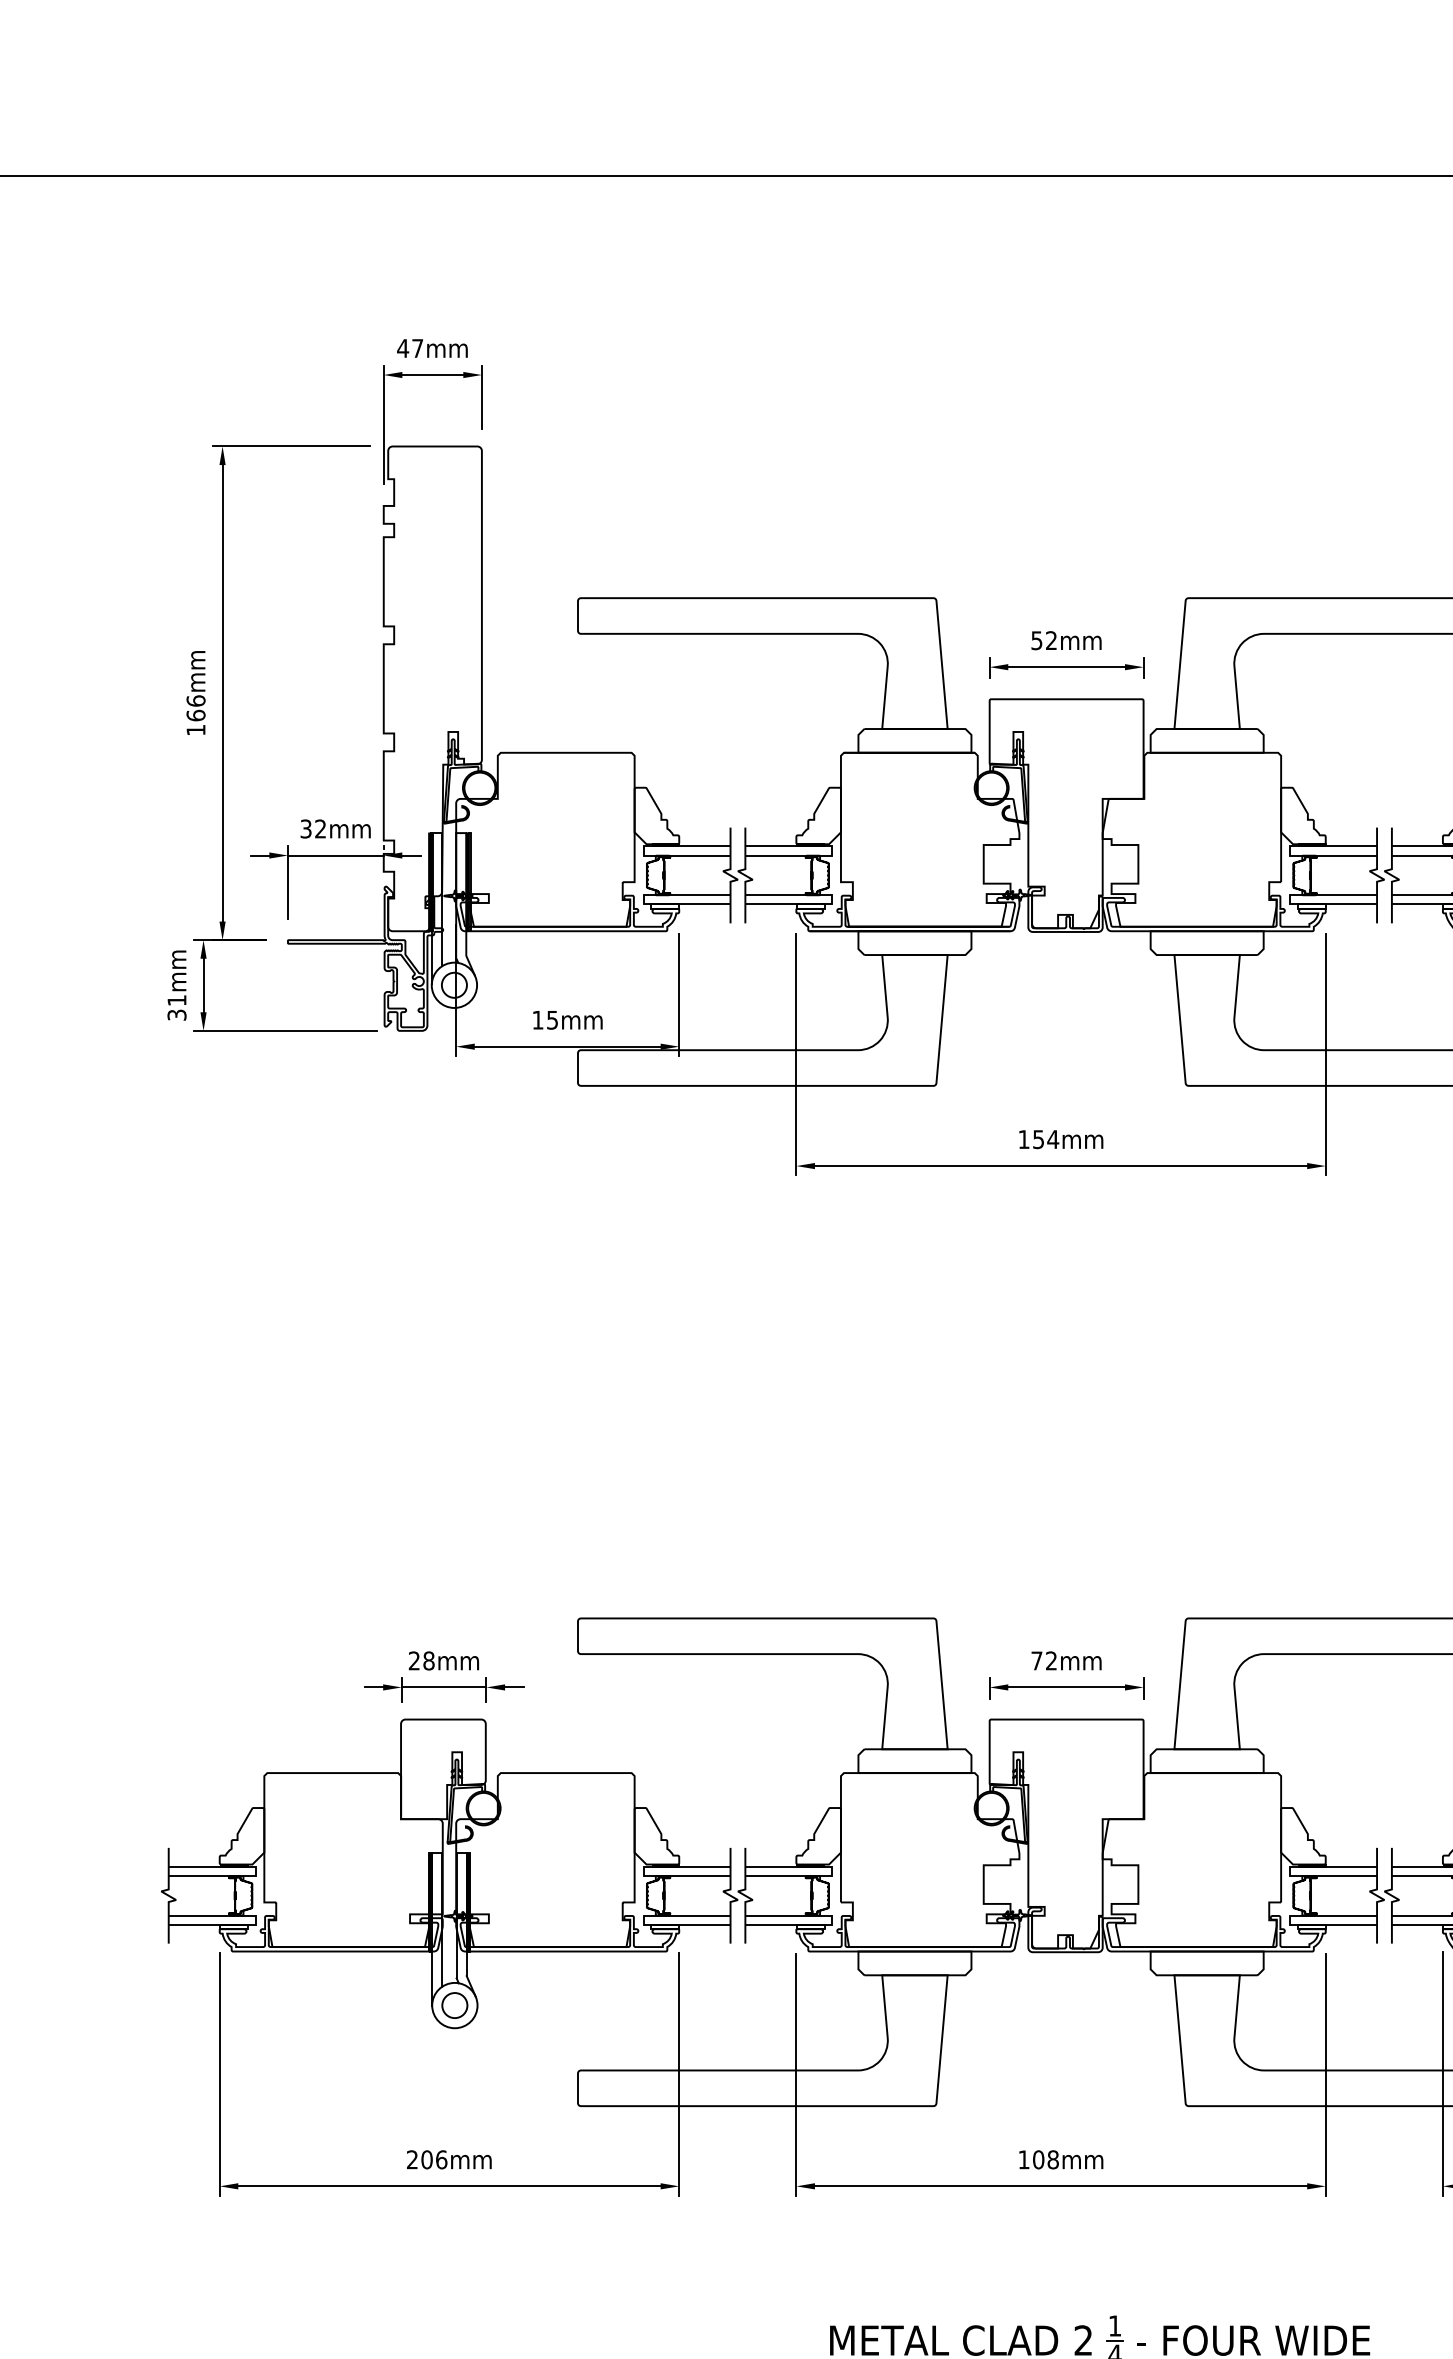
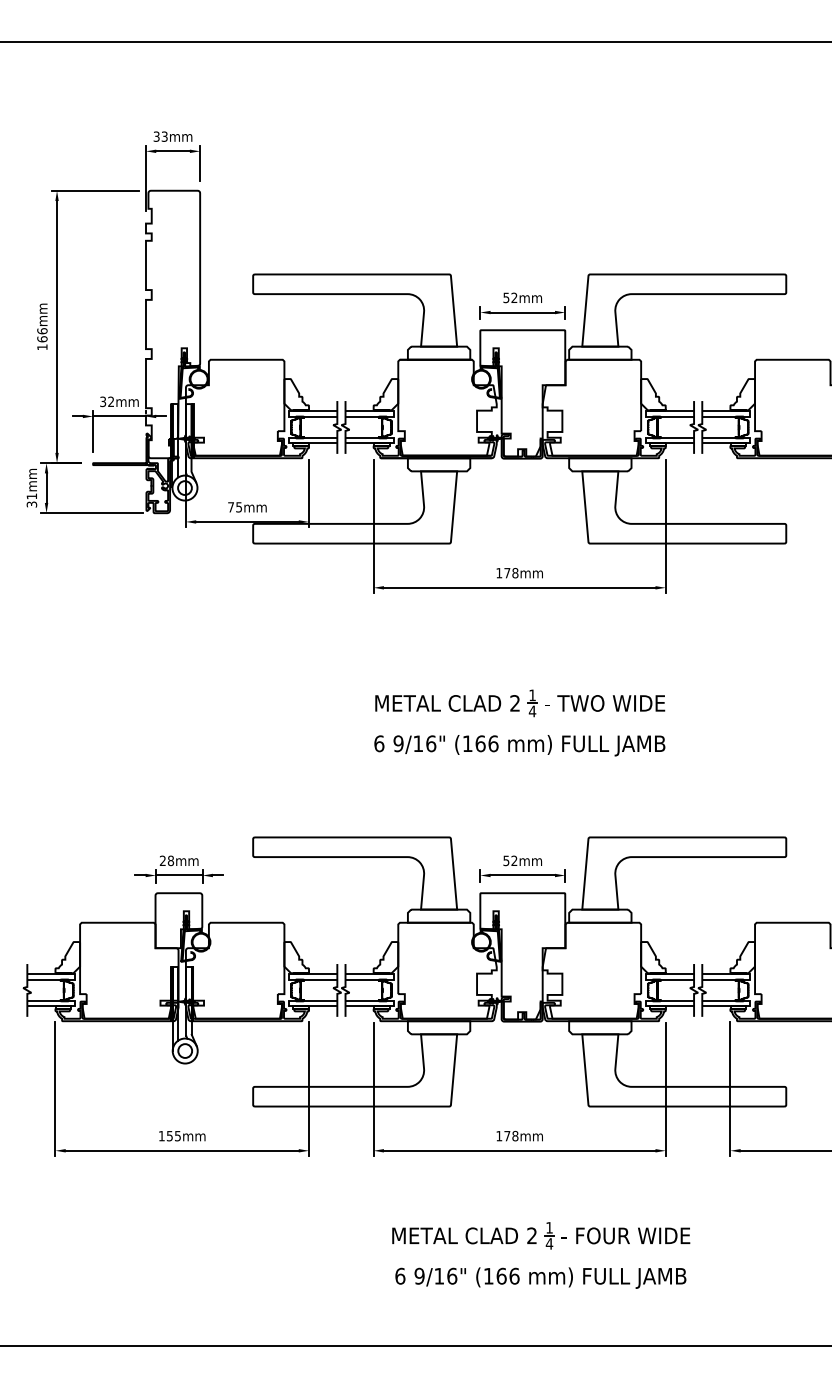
text: (410, 348) -> (160, 136), 47mm -> 33mm
text: (536, 1020) -> (230, 507), 15mm -> 75mm
text: (1046, 1140) -> (511, 573), 154mm -> 178mm
part: (1060, 1390) -> (519, 711), added
text: (1037, 1662) -> (506, 861), 72mm -> 52mm
text: (426, 2158) -> (169, 1135), 206mm -> 155mm
text: (1038, 2158) -> (507, 1135), 108mm -> 178mm

